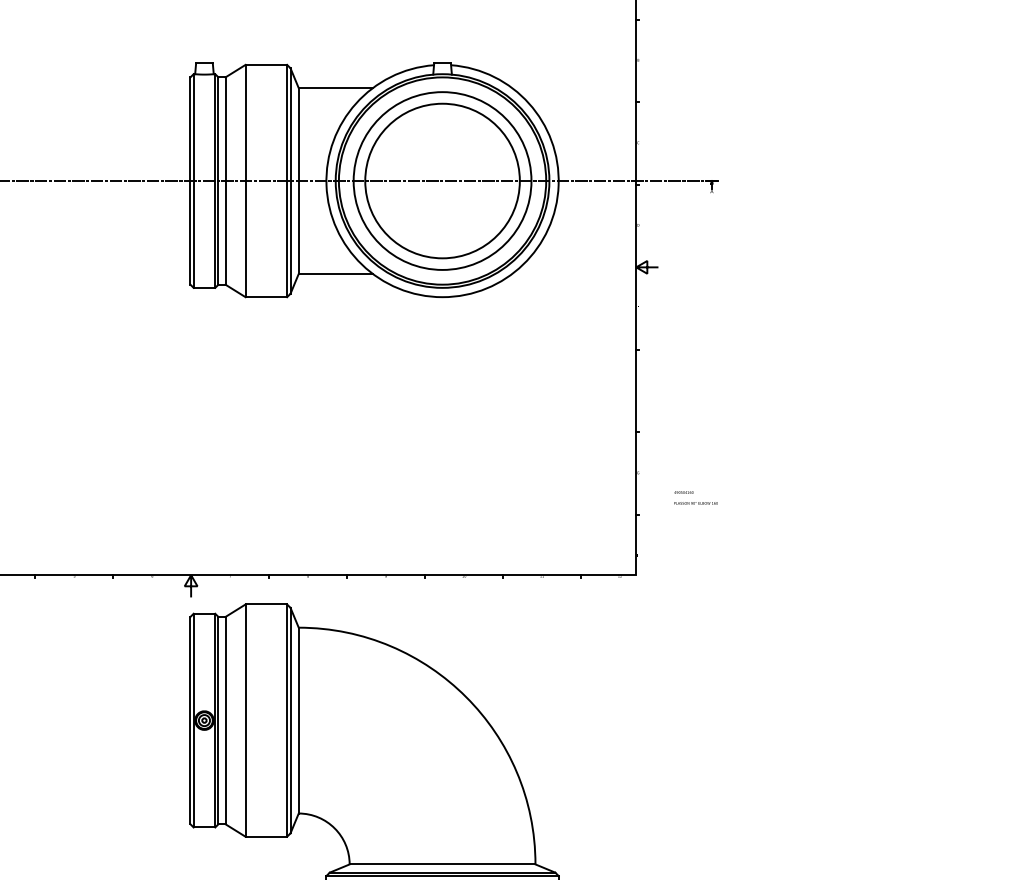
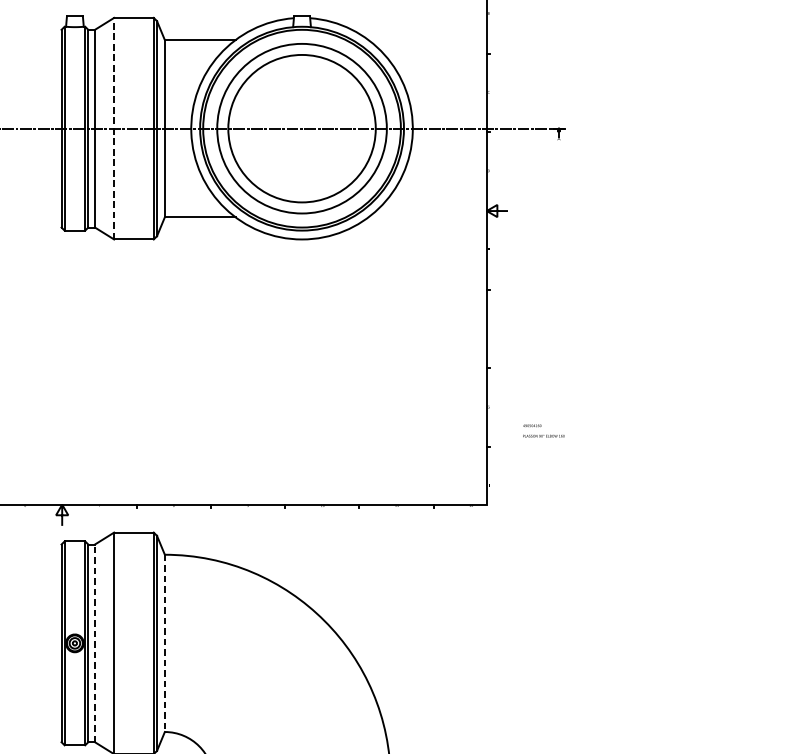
line: (245, 180) -> (114, 128), solid -> dashed
line: (225, 720) -> (94, 643), solid -> dashed
line: (298, 720) -> (164, 643), solid -> dashed

